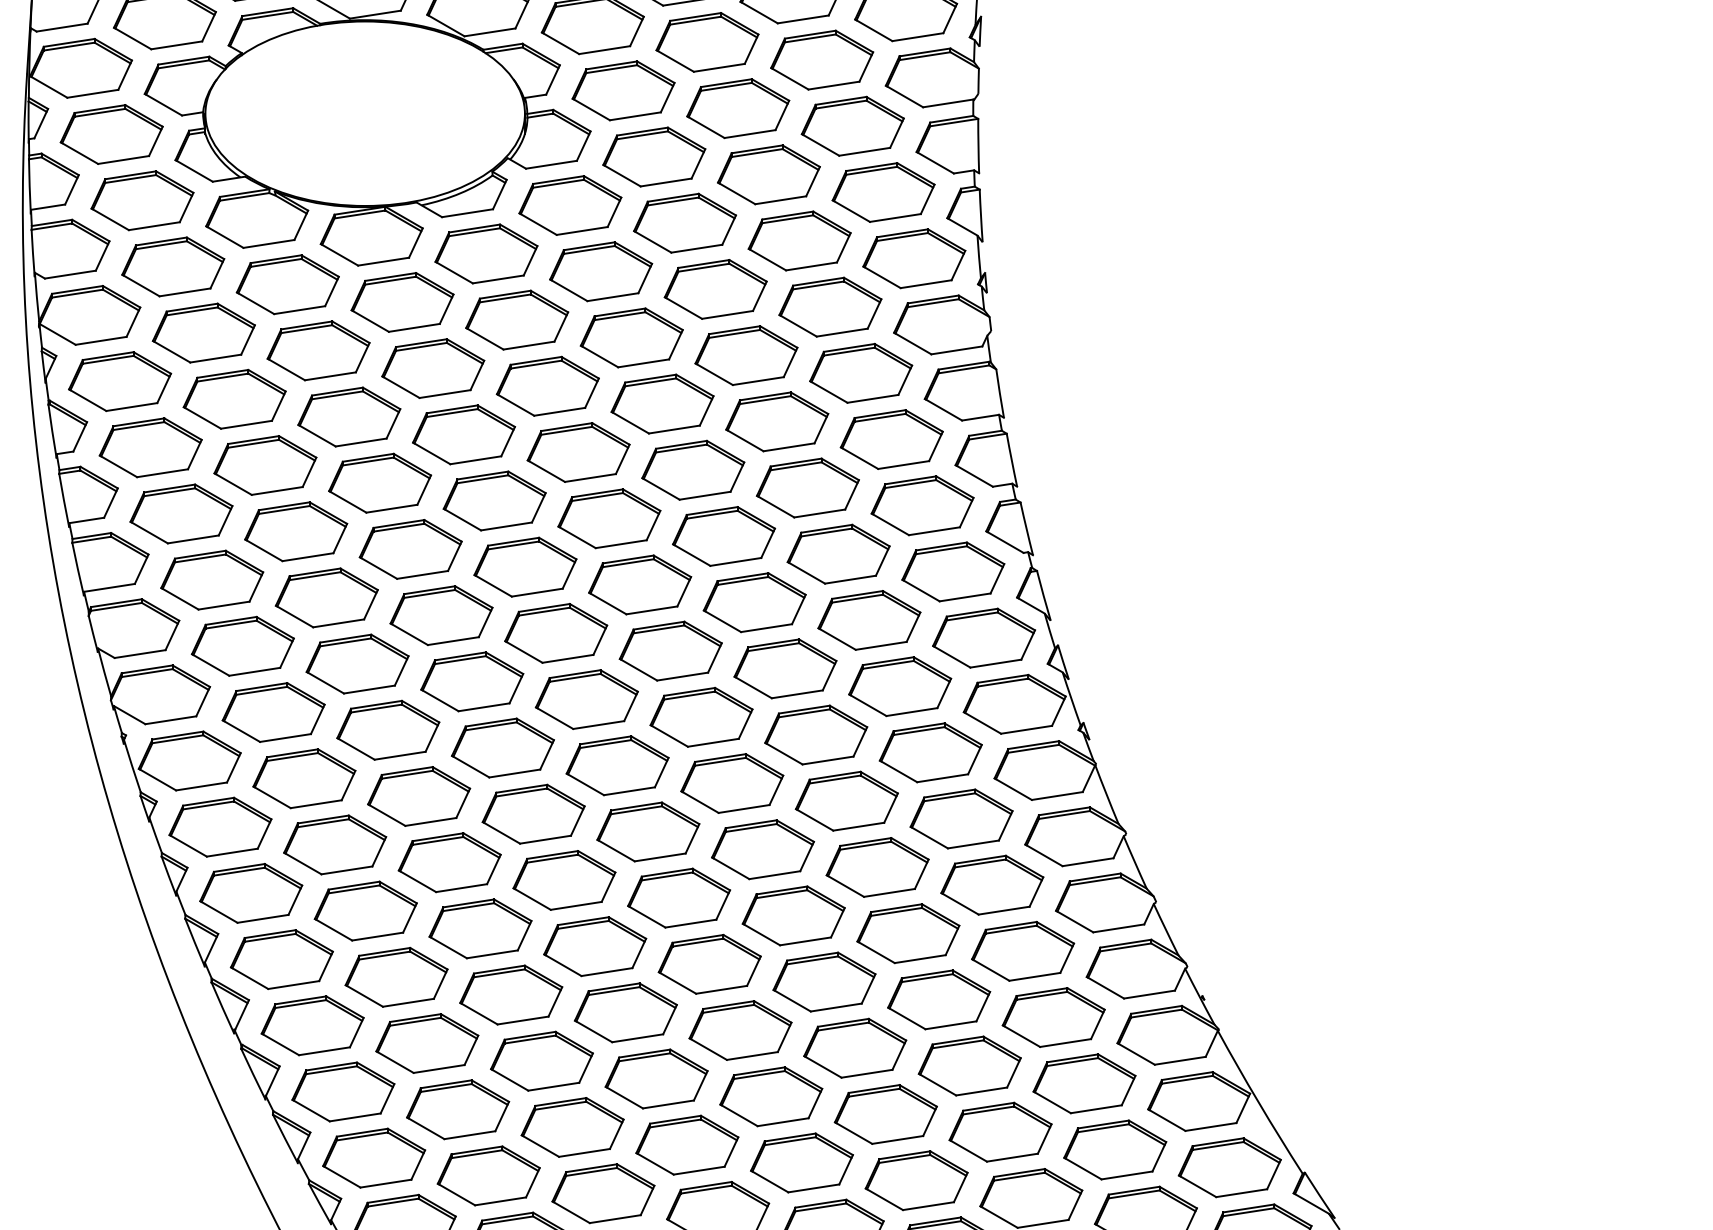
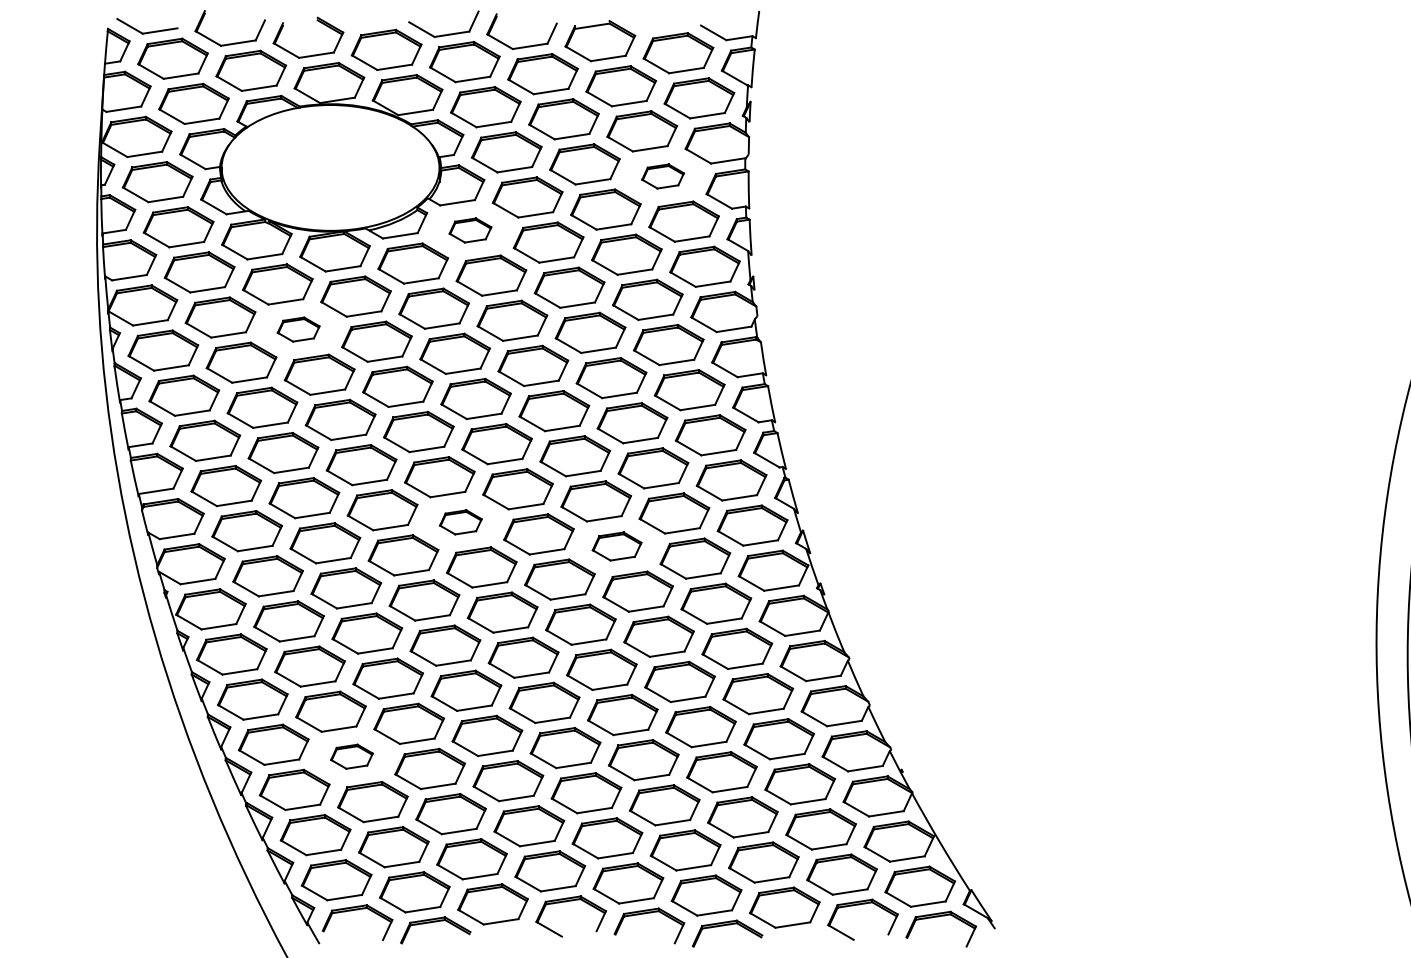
part: (851, 126) -> (662, 176), size x0.6
part: (570, 205) -> (470, 230), size x0.6
part: (318, 350) -> (298, 329), size x0.6
part: (555, 633) -> (460, 522), size x0.6
part: (784, 668) -> (616, 546), size x0.7
part: (395, 976) -> (351, 756), size x0.6

